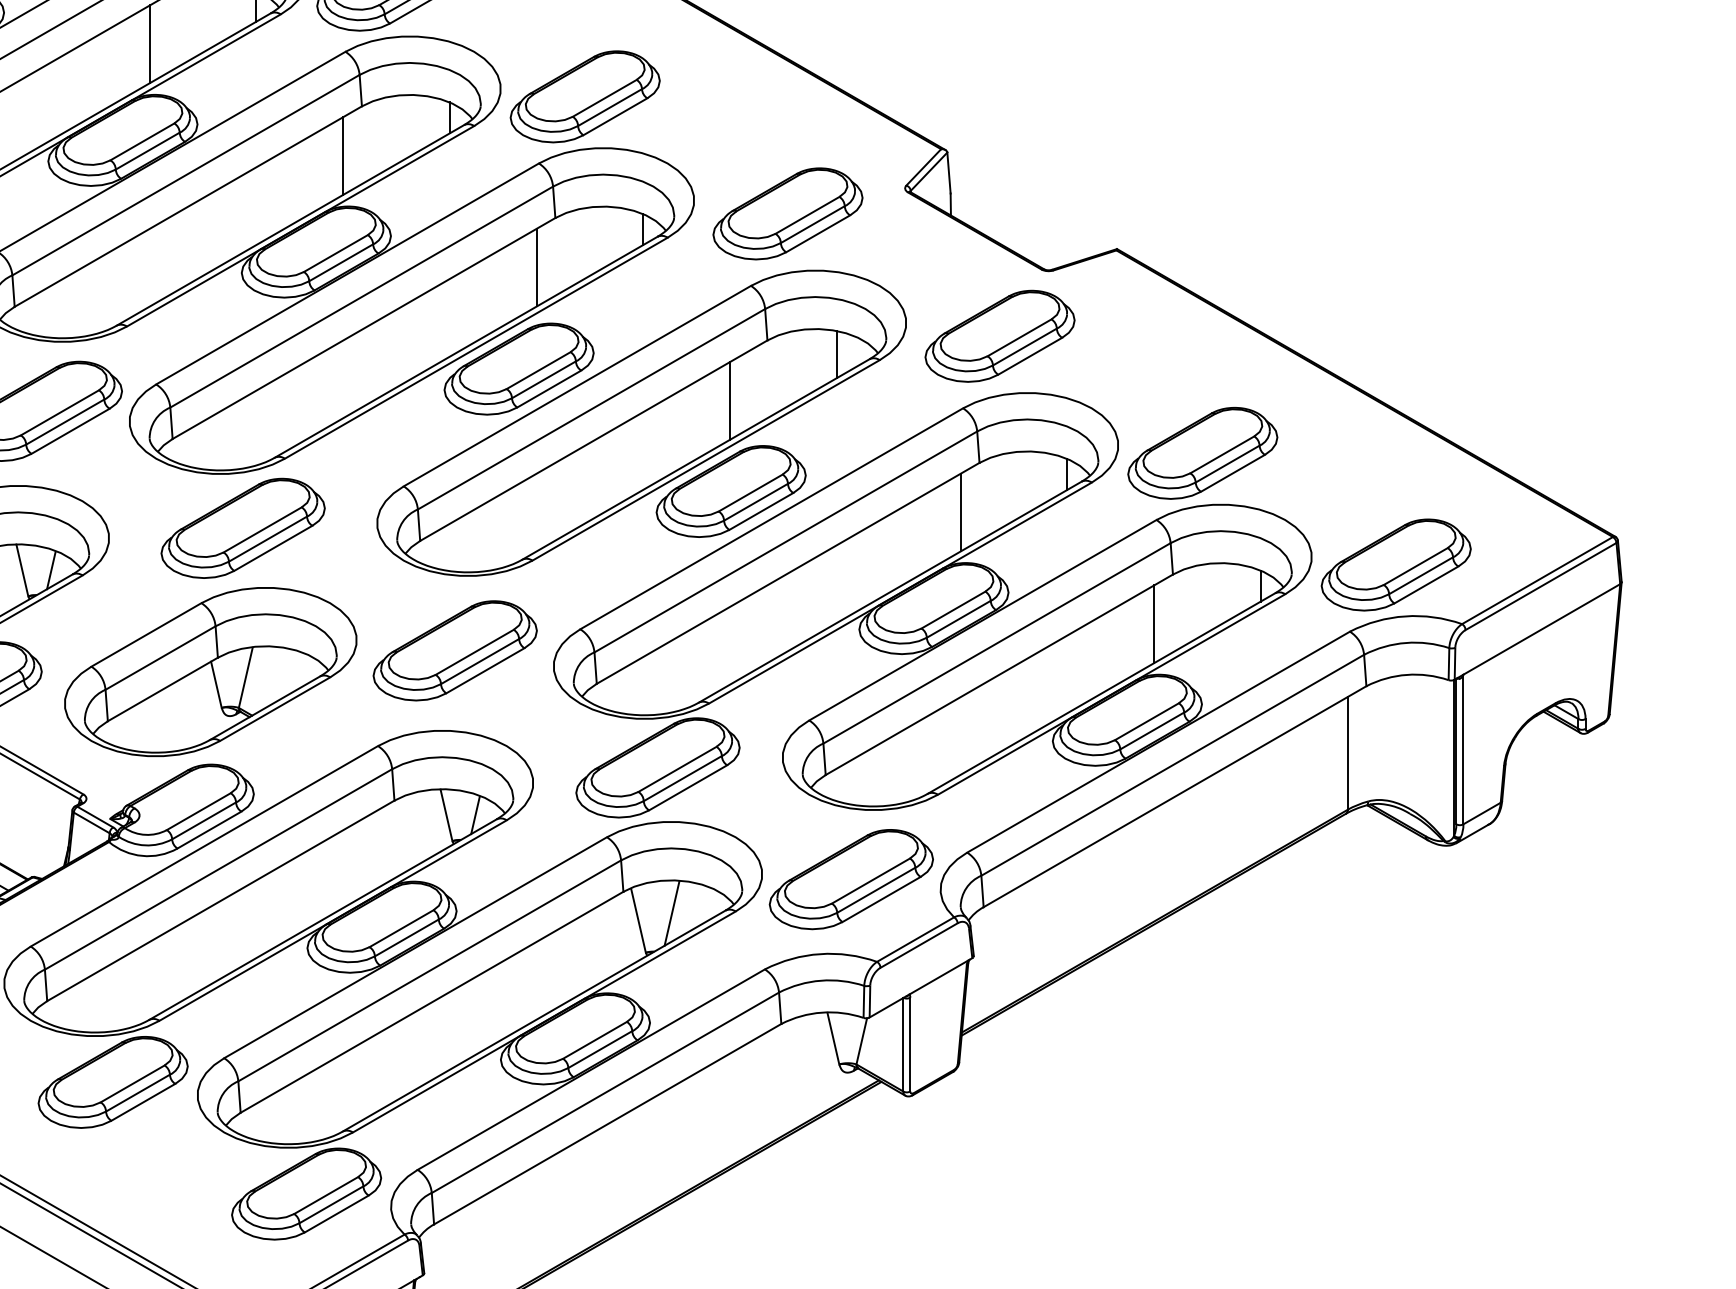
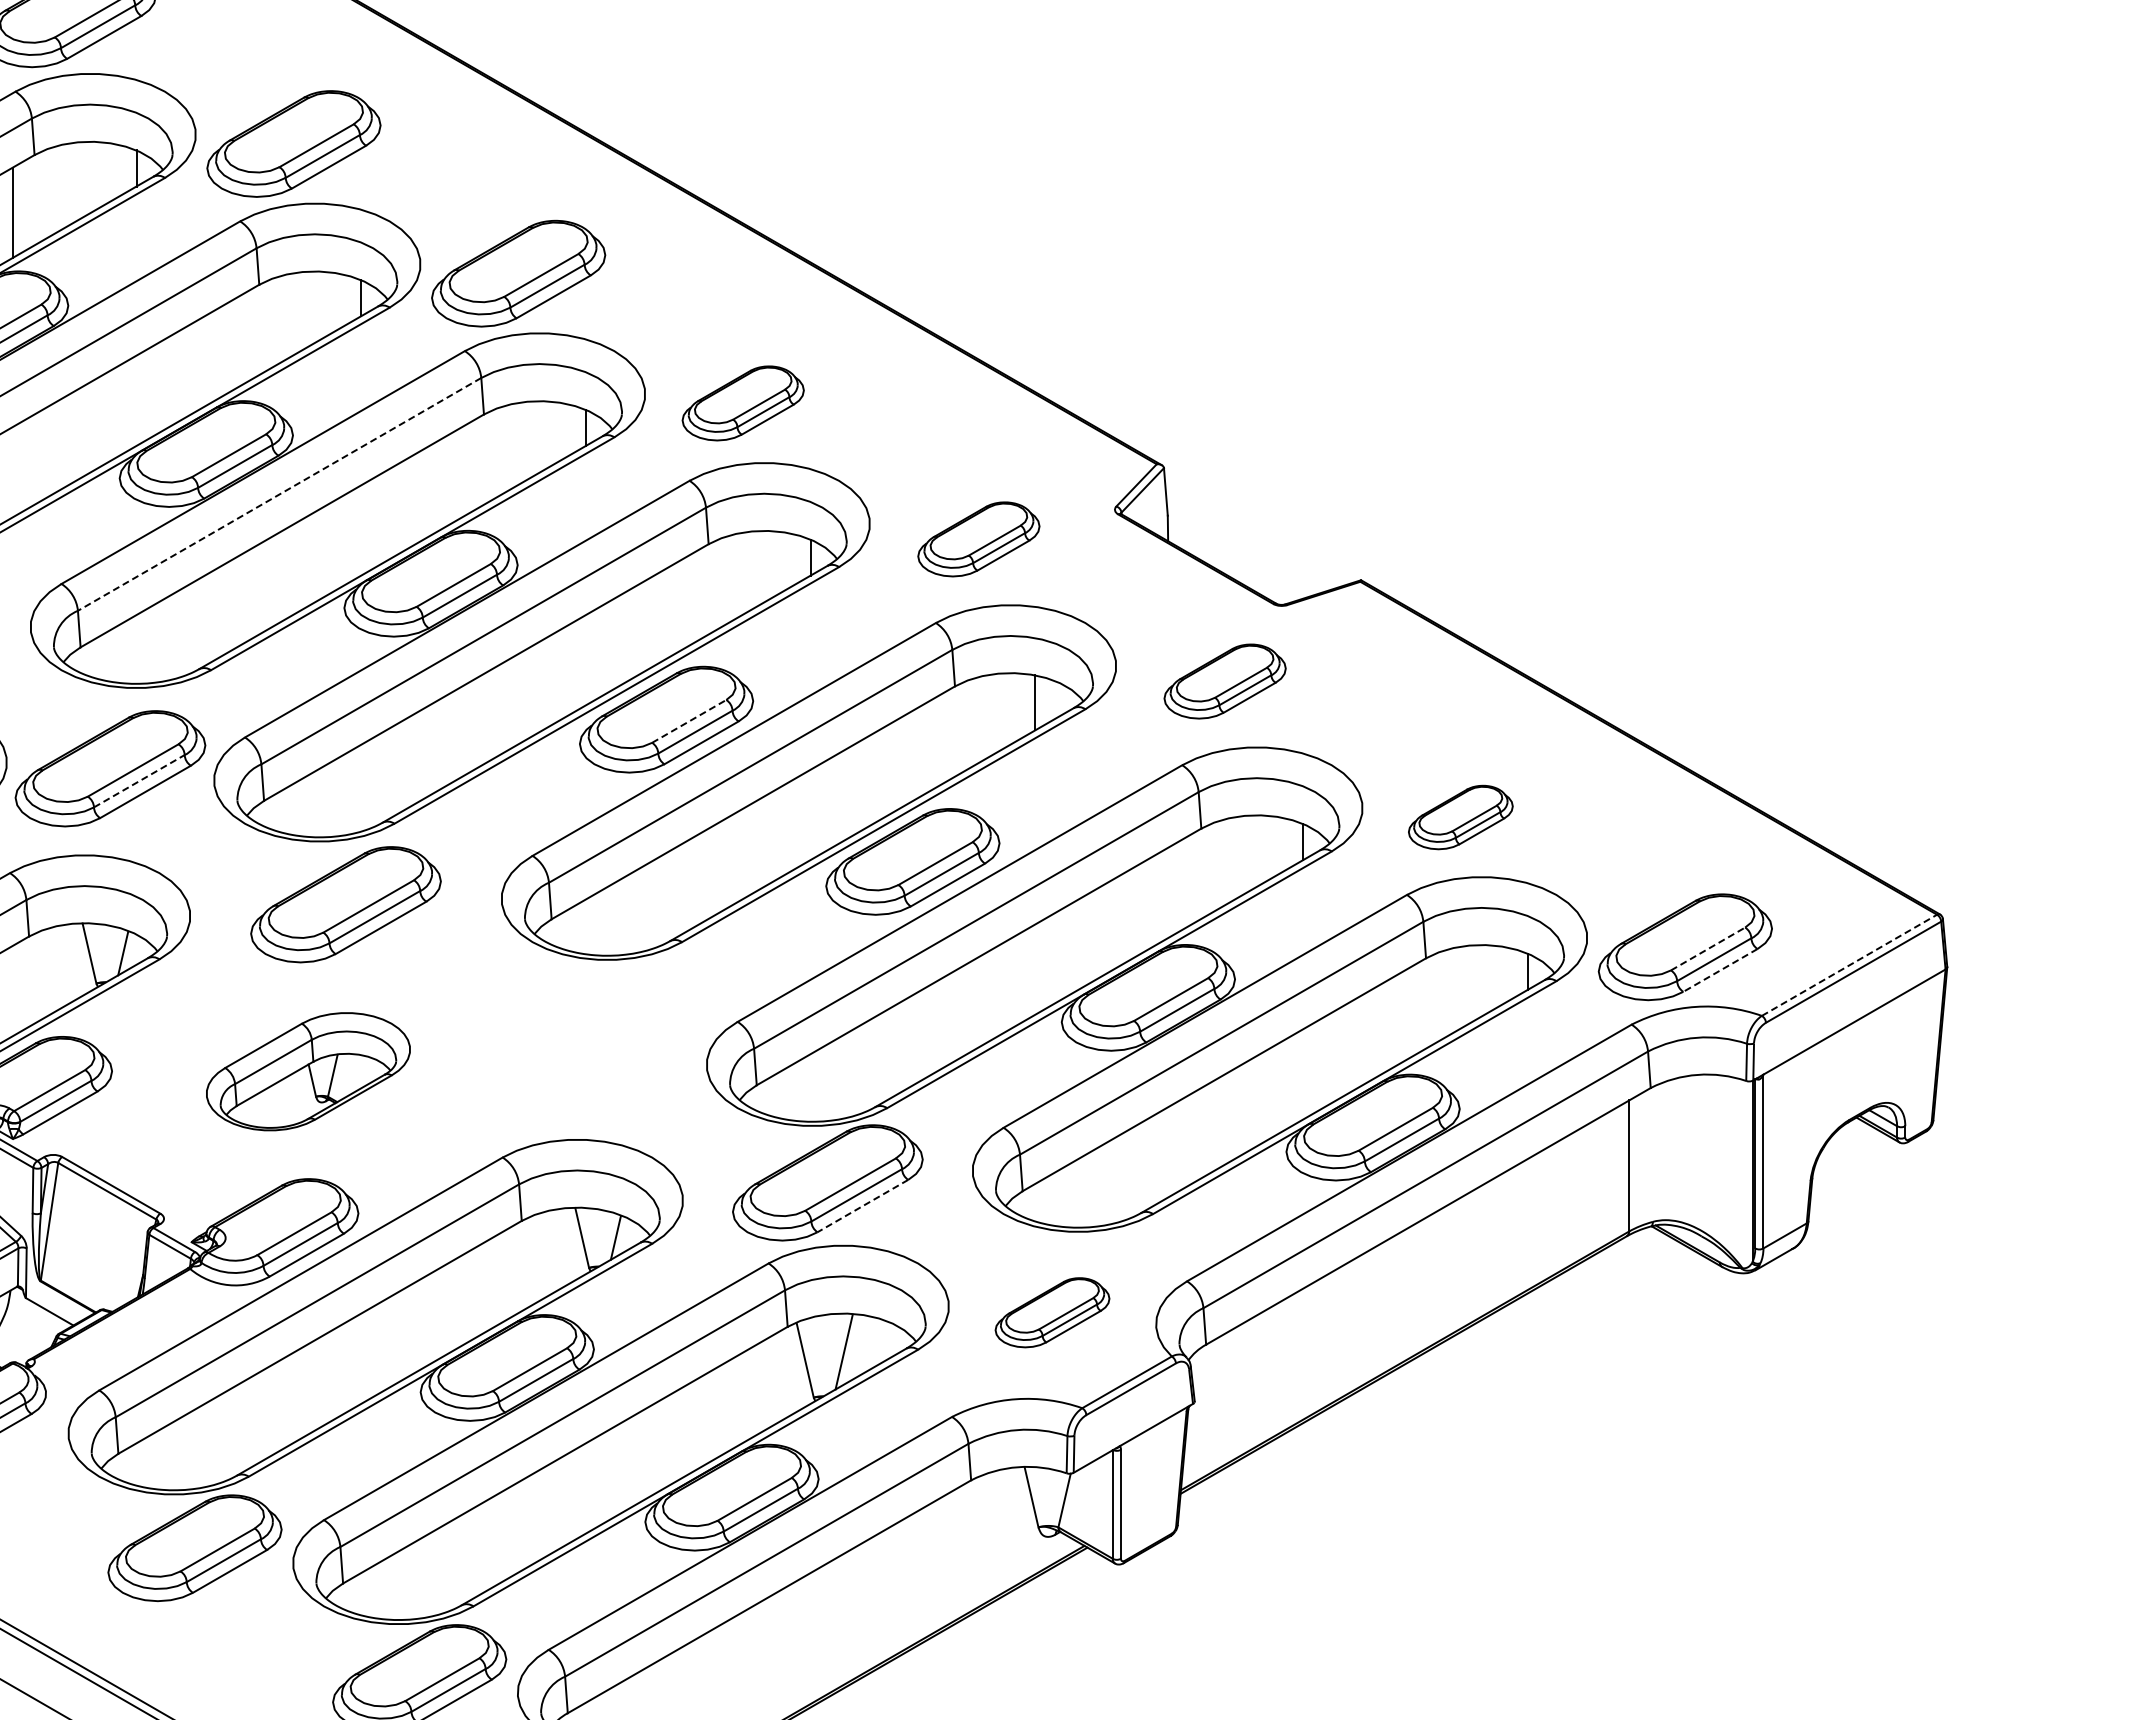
line: (149, 44) -> (237, 342), removed
part: (584, 96) -> (742, 403), size x0.7
line: (343, 155) -> (462, 471), removed
line: (185, 175) -> (279, 494), solid -> dashed
part: (787, 213) -> (978, 539), size x0.7
line: (537, 267) -> (687, 601), removed
part: (999, 336) -> (1224, 681), size x0.7
line: (538, 370) -> (689, 721), solid -> dashed
line: (729, 400) -> (911, 756), removed
line: (65, 421) -> (139, 780), solid -> dashed
part: (1202, 453) -> (1460, 817), size x0.6
line: (960, 512) -> (1179, 886), removed
line: (1416, 566) -> (1708, 949), solid -> dashed
line: (1537, 580) -> (1849, 965), solid -> dashed
line: (1426, 585) -> (1720, 970), solid -> dashed
line: (1154, 623) -> (1404, 1015), removed
part: (455, 650) -> (592, 1046), removed
part: (210, 671) -> (308, 1071), size x0.6
line: (687, 788) -> (862, 1206), solid -> dashed
part: (851, 879) -> (1052, 1312), size x0.6

